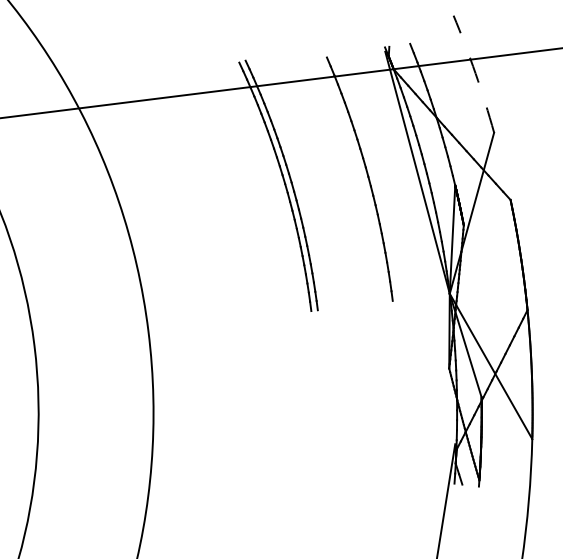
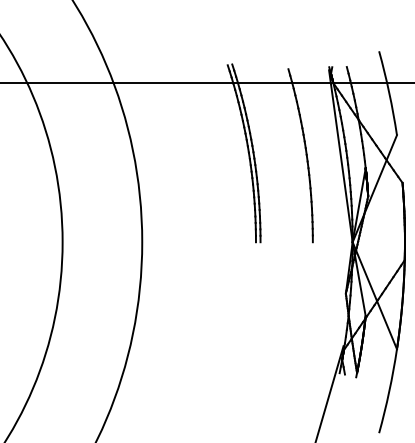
arc: (475, 74) -> (389, 93), dashed -> solid

